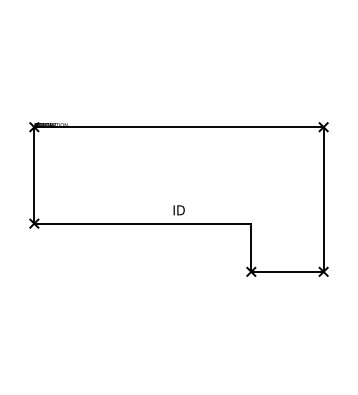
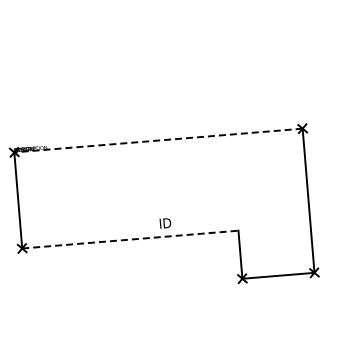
line: (179, 127) -> (159, 140), solid -> dashed
line: (143, 223) -> (130, 239), solid -> dashed

